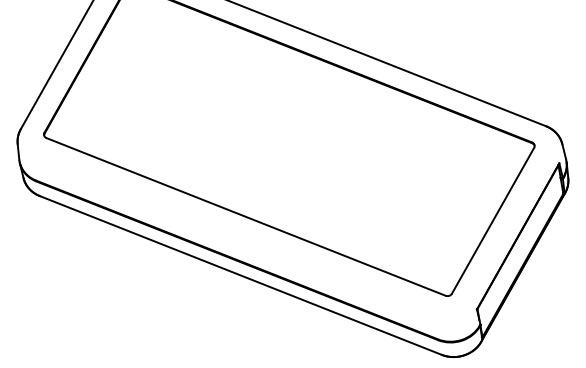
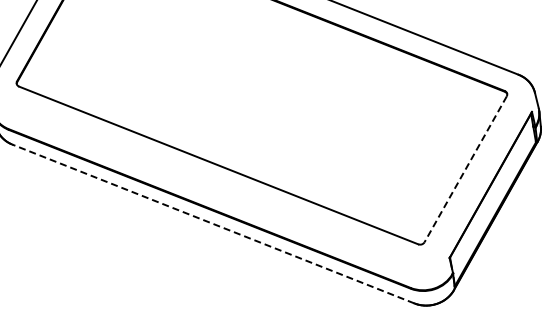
line: (493, 220) -> (466, 169), solid -> dashed
line: (240, 275) -> (213, 224), solid -> dashed

